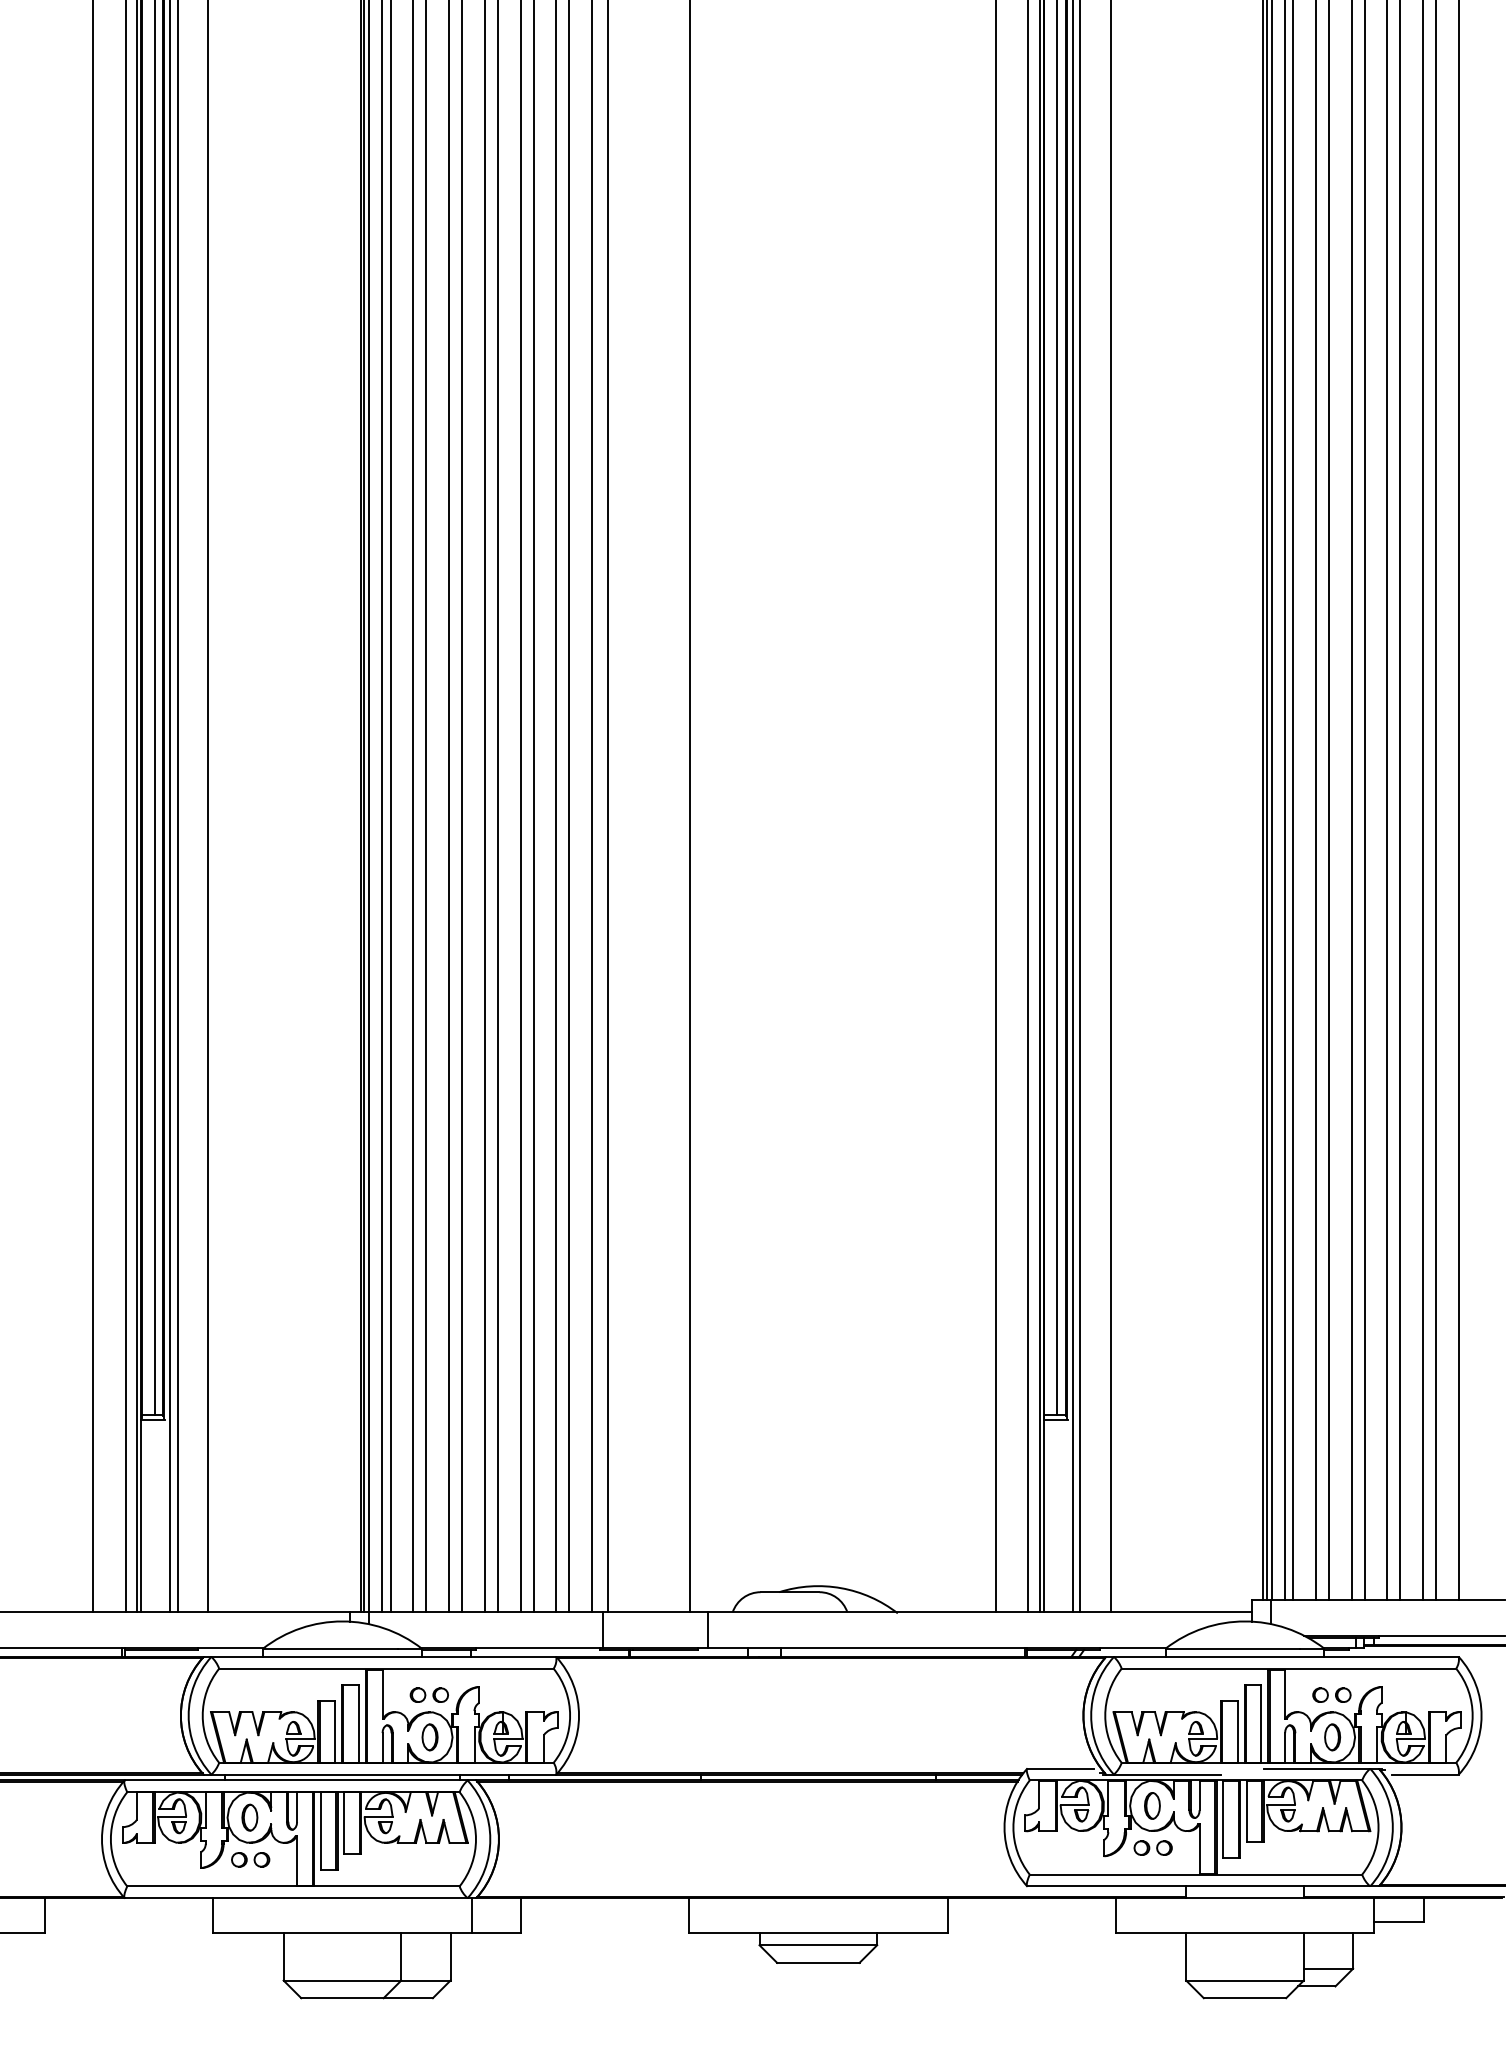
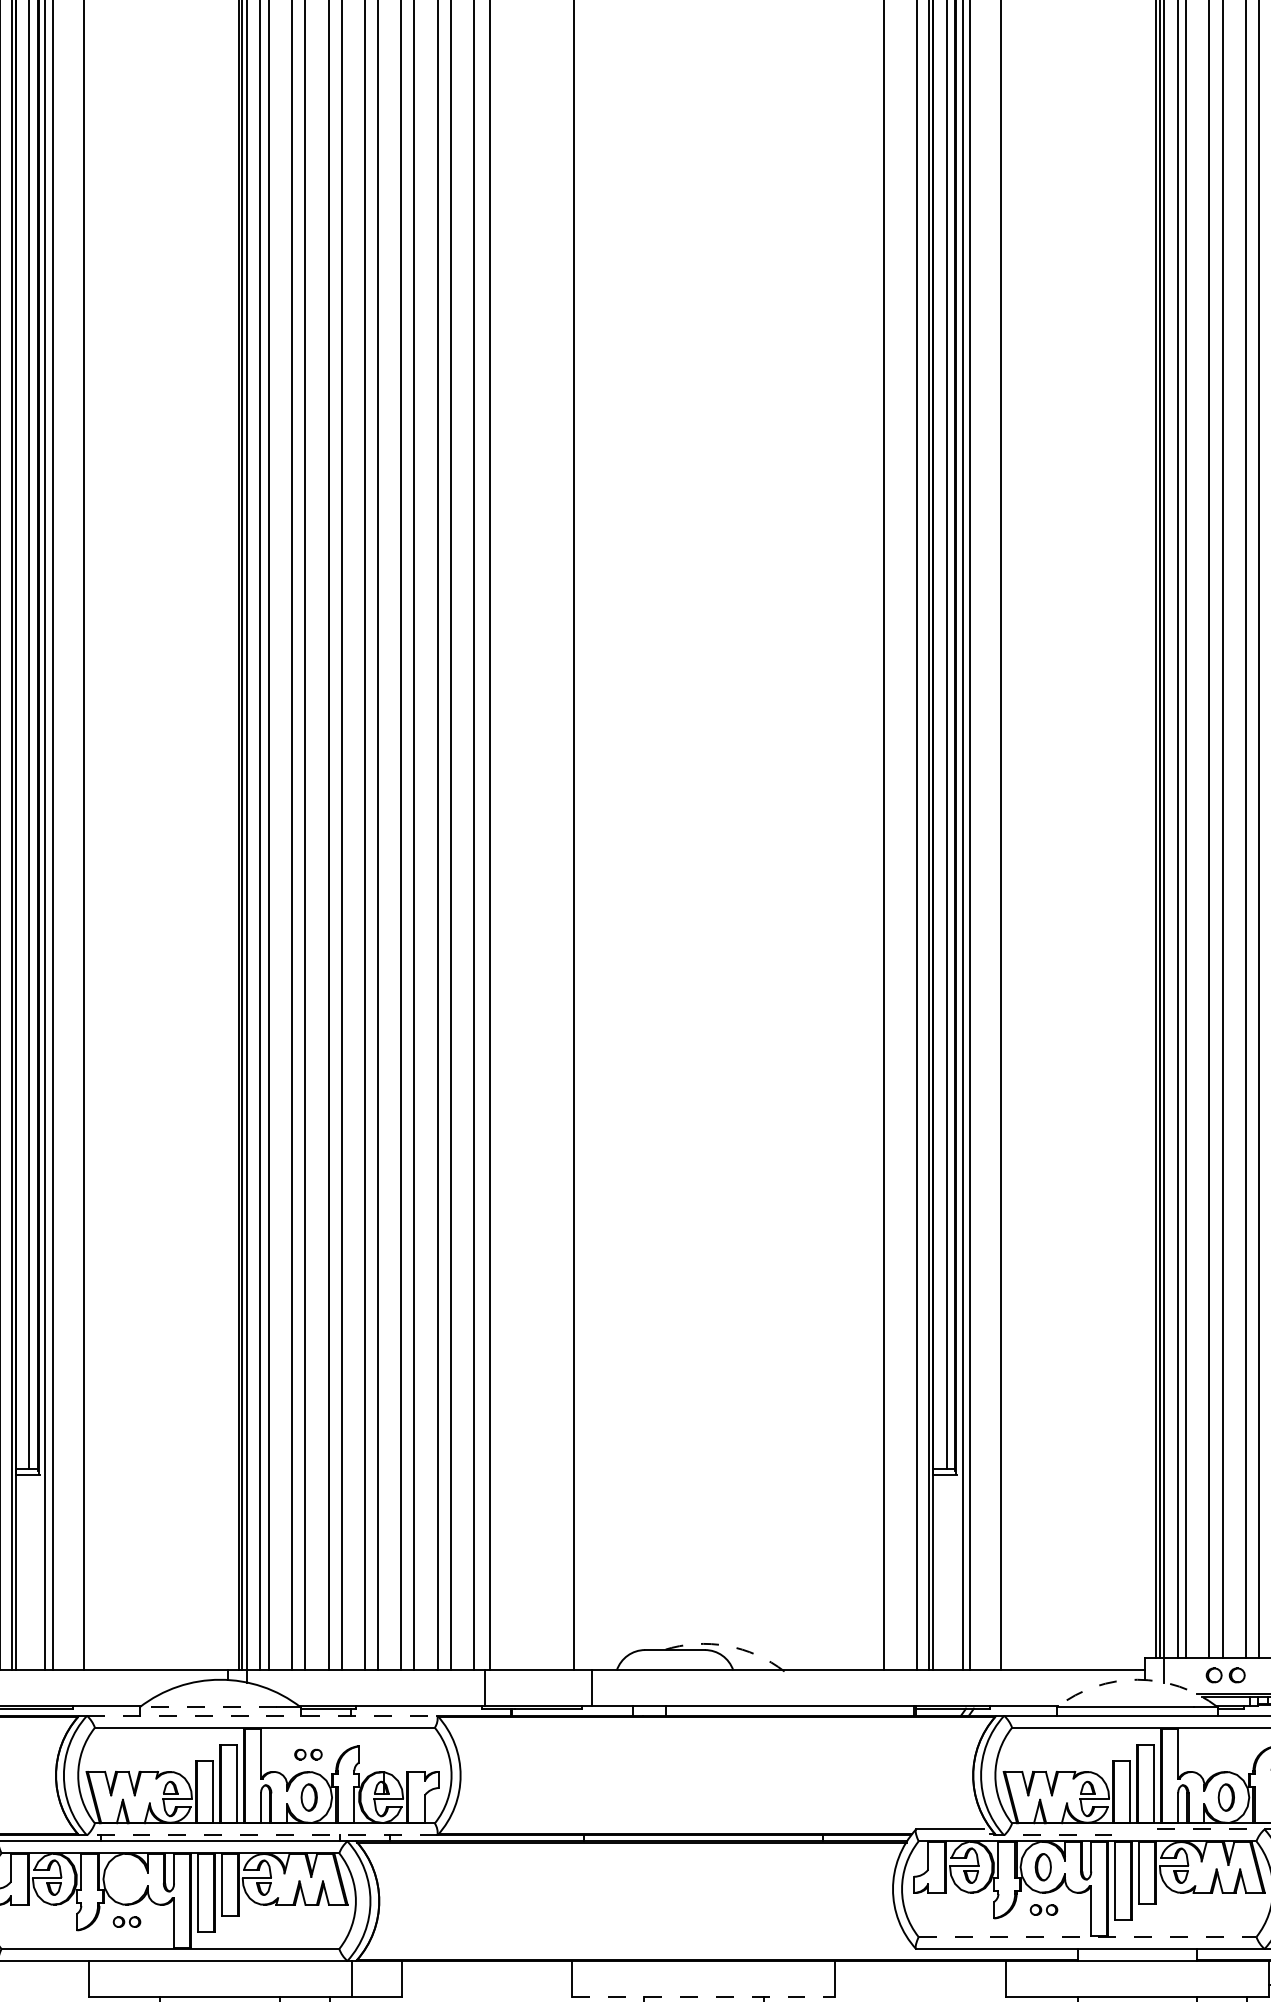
arc: (841, 1588) -> (727, 1646), solid -> dashed
arc: (1245, 1621) -> (1137, 1679), solid -> dashed
line: (329, 1648) -> (207, 1707), solid -> dashed
line: (384, 1656) -> (262, 1715), solid -> dashed
part: (428, 1694) -> (307, 1753), size x0.7
part: (1331, 1694) -> (1225, 1674), moved
line: (1317, 1768) -> (1211, 1829), solid -> dashed
line: (383, 1774) -> (261, 1835), solid -> dashed
line: (1166, 1774) -> (1057, 1835), solid -> dashed
part: (249, 1817) -> (125, 1878), removed
part: (1152, 1847) -> (1043, 1909), size x0.7
part: (250, 1859) -> (126, 1921), size x0.7
line: (1196, 1874) -> (1088, 1936), solid -> dashed
line: (818, 1933) -> (703, 1996), solid -> dashed

